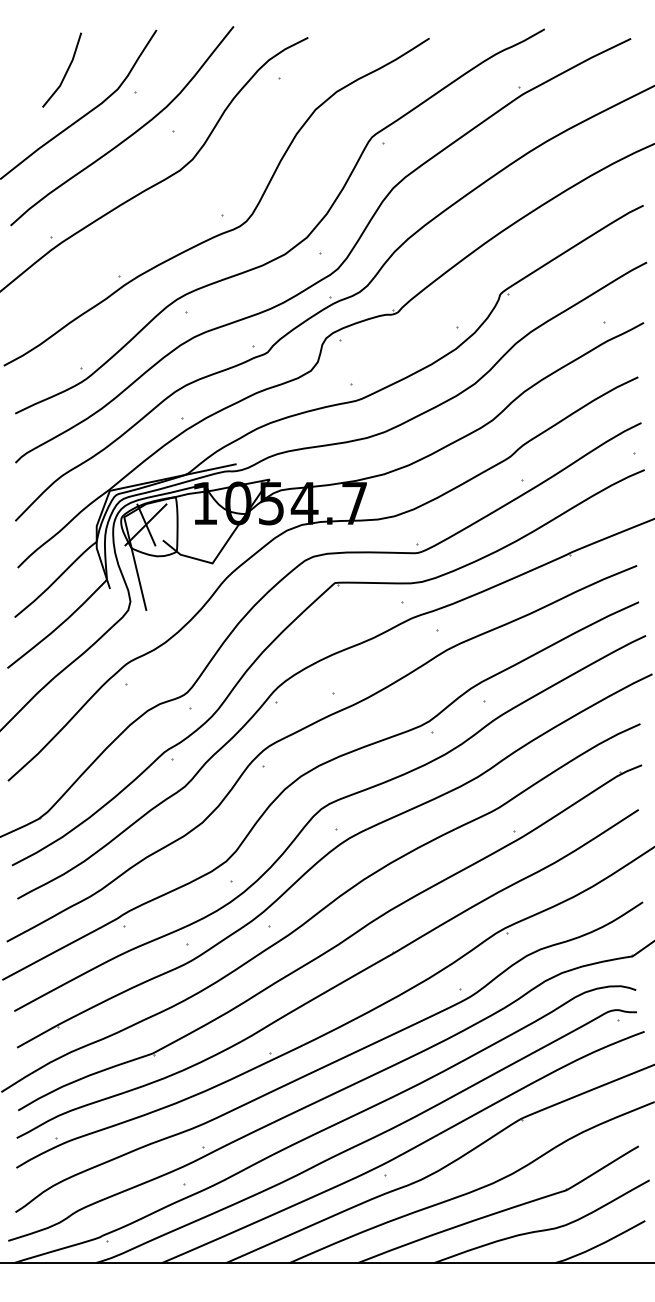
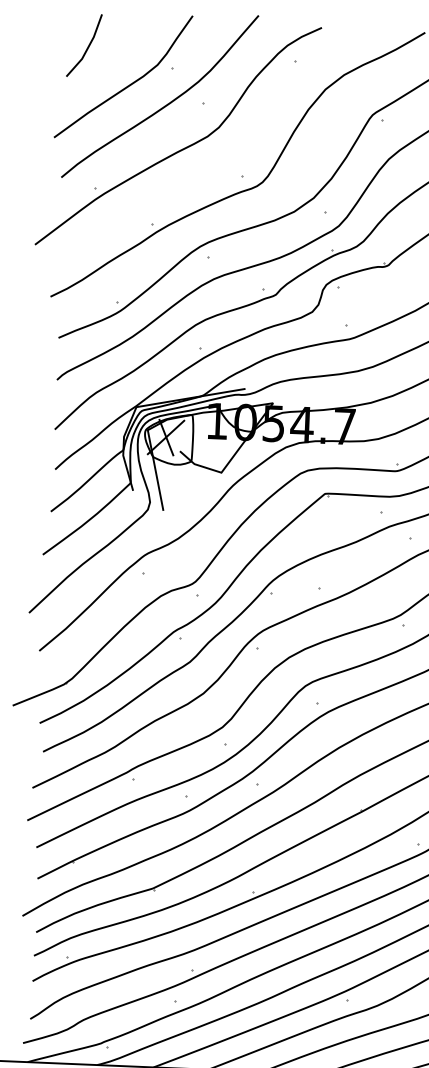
line: (65, 72) -> (87, 47), moved

